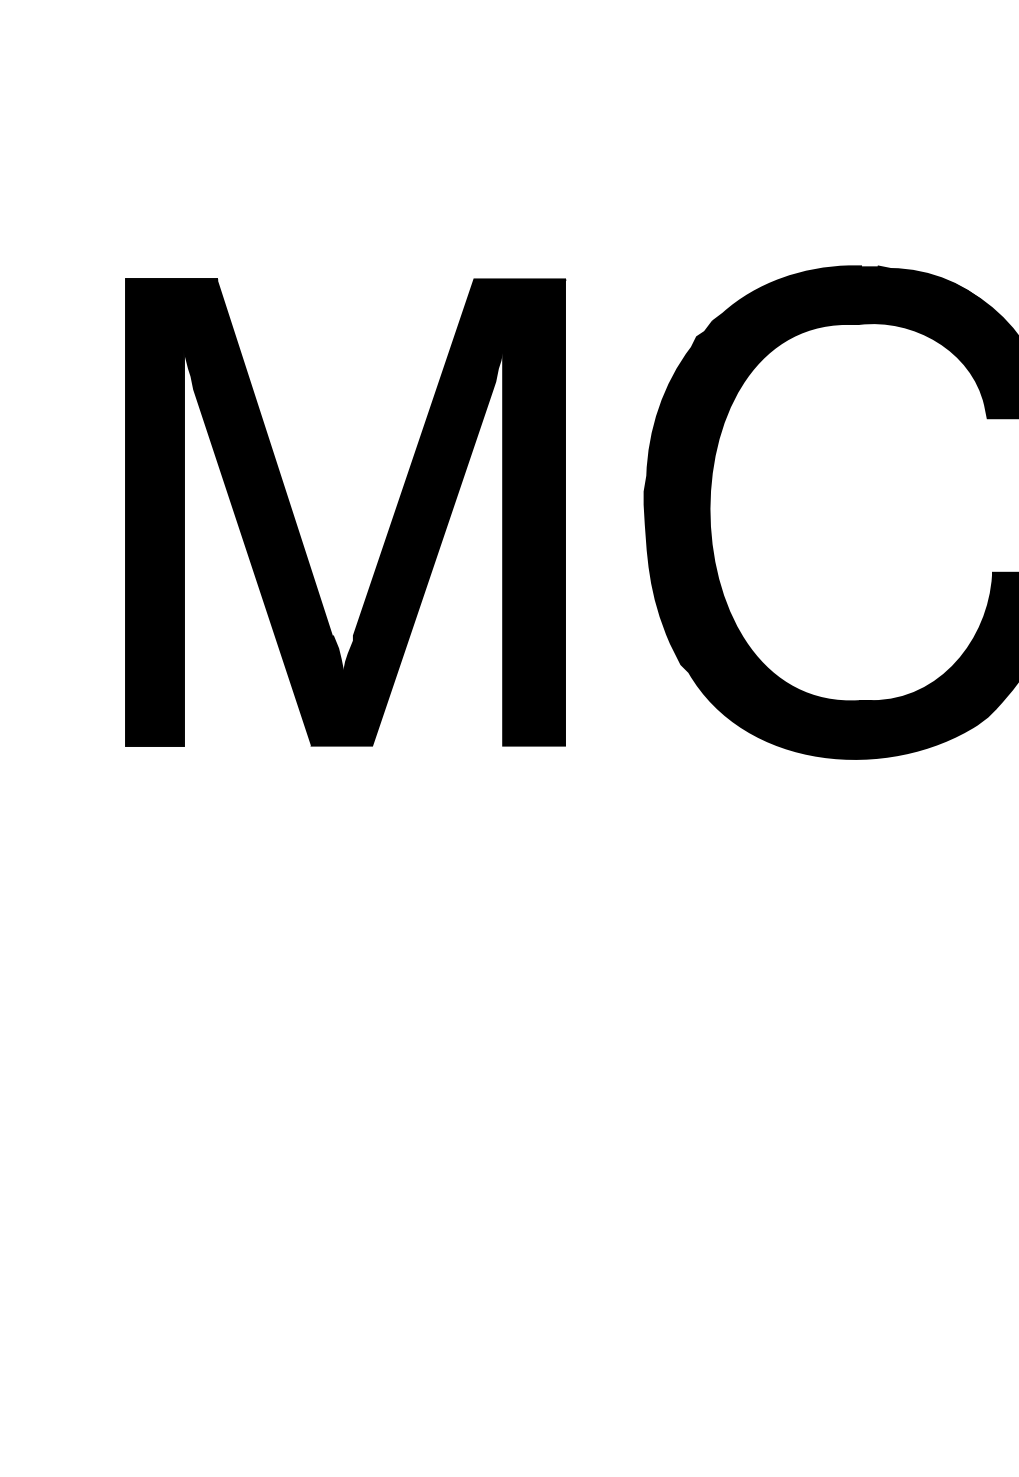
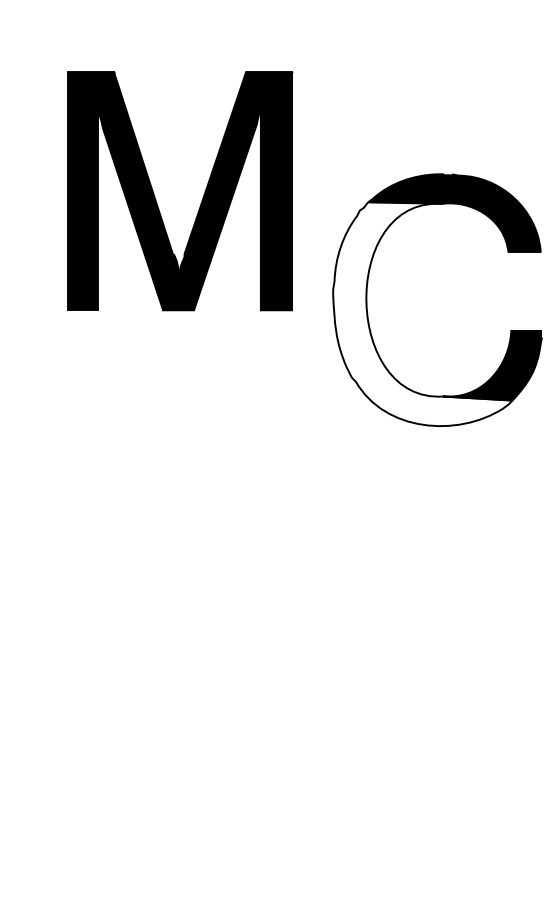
part: (388, 524) -> (202, 197), moved
fill: (819, 540) -> (422, 314), removed

